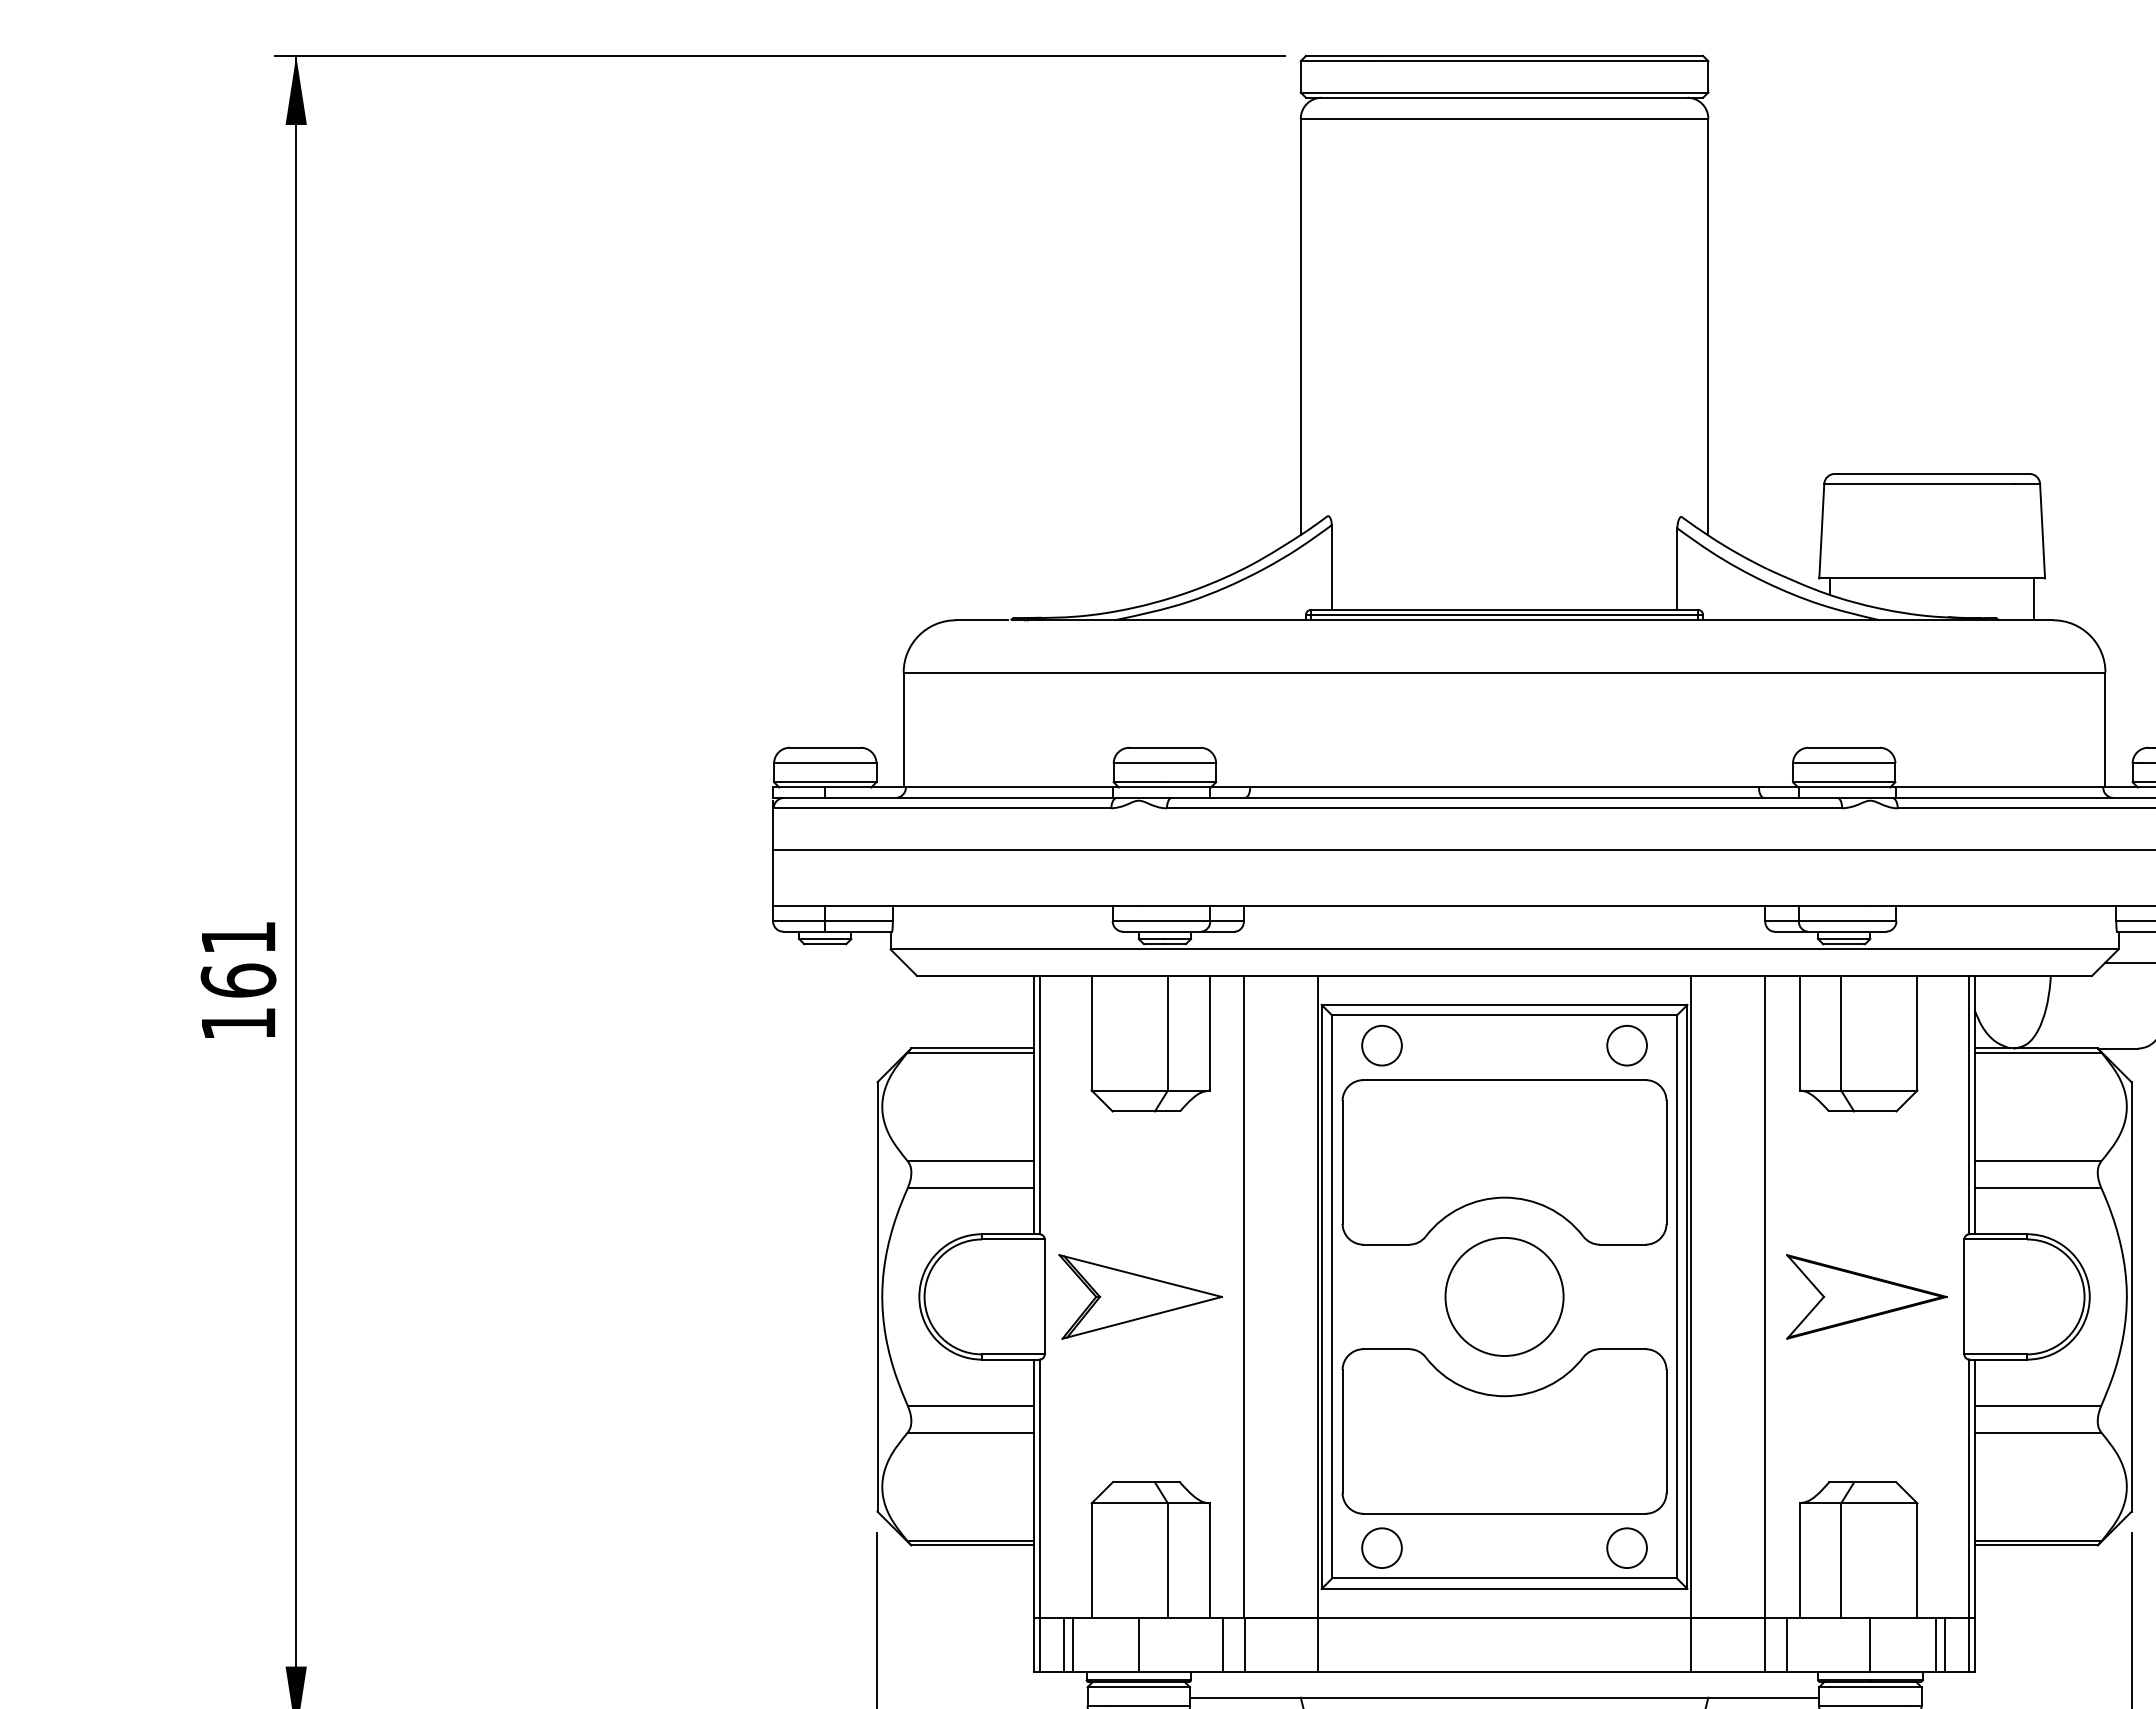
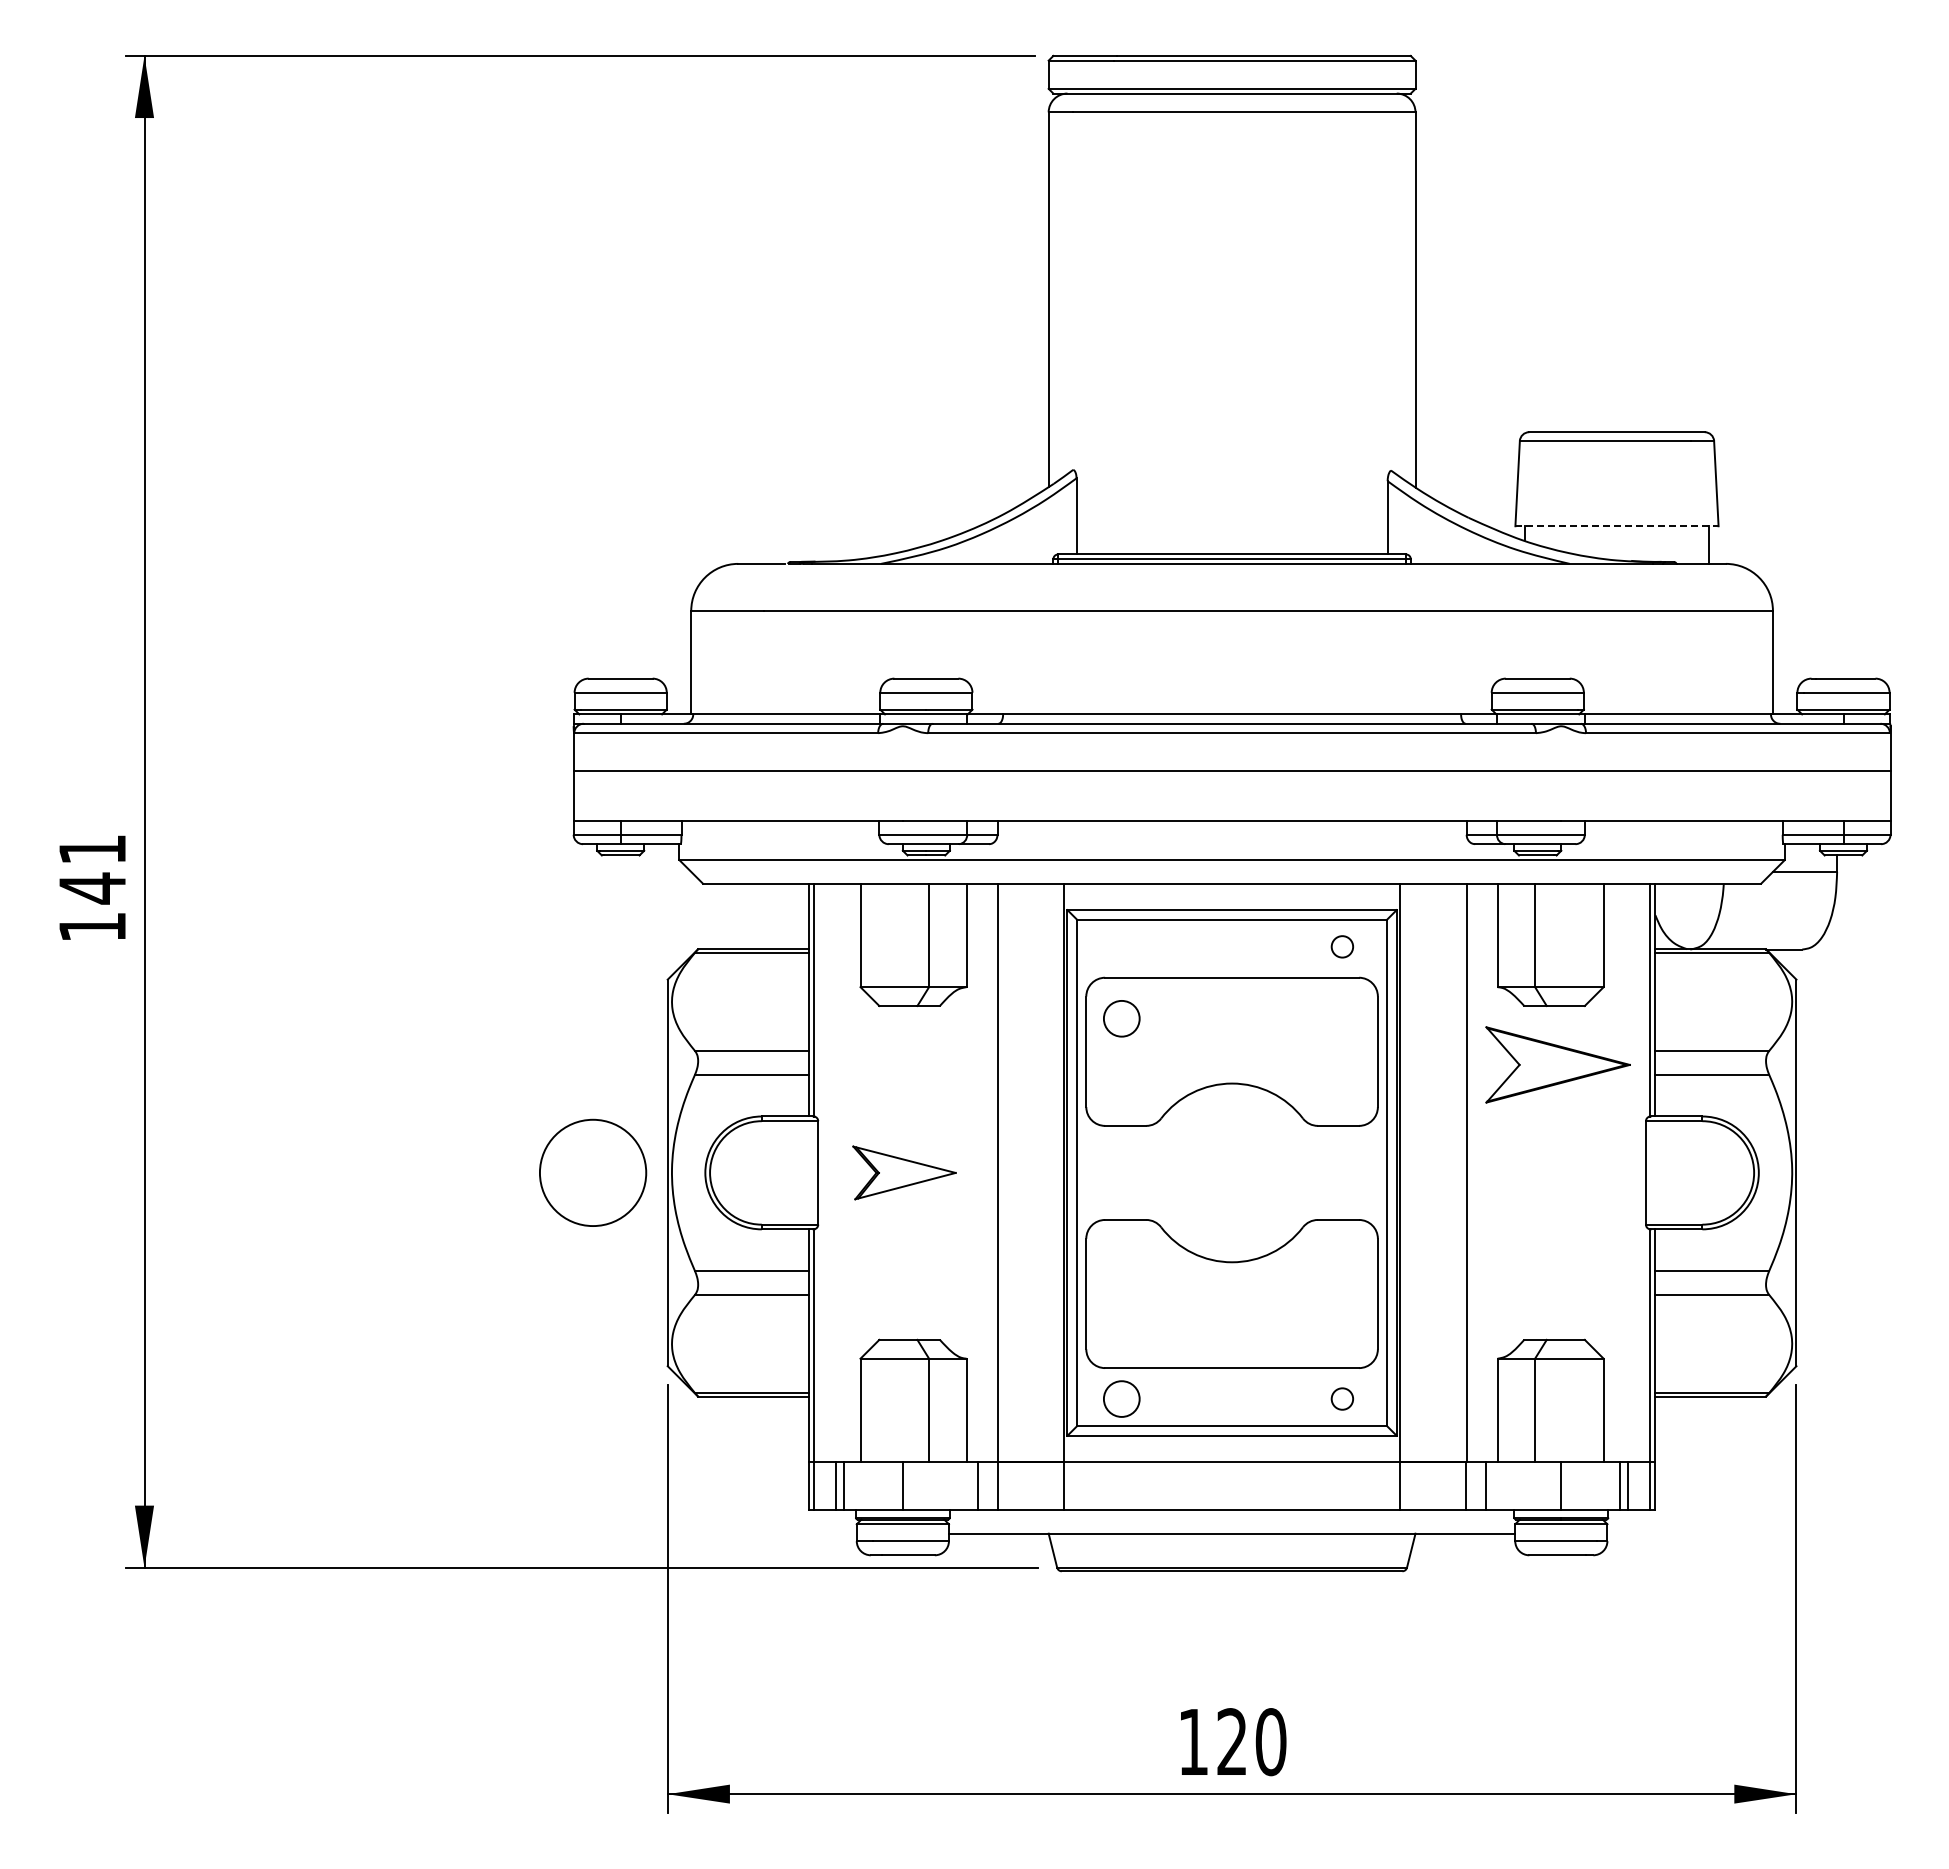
line: (1931, 578) -> (1616, 526), solid -> dashed
text: (238, 980) -> (92, 888), 161 -> 141
circle: (1381, 1045) -> (1121, 1018), moved
circle: (1627, 1045) -> (1342, 946), size x0.6
part: (1140, 1296) -> (904, 1172), size x0.7
circle: (1505, 1296) -> (593, 1172), moved
part: (1866, 1296) -> (1557, 1064), moved
circle: (1627, 1547) -> (1342, 1398), size x0.6

